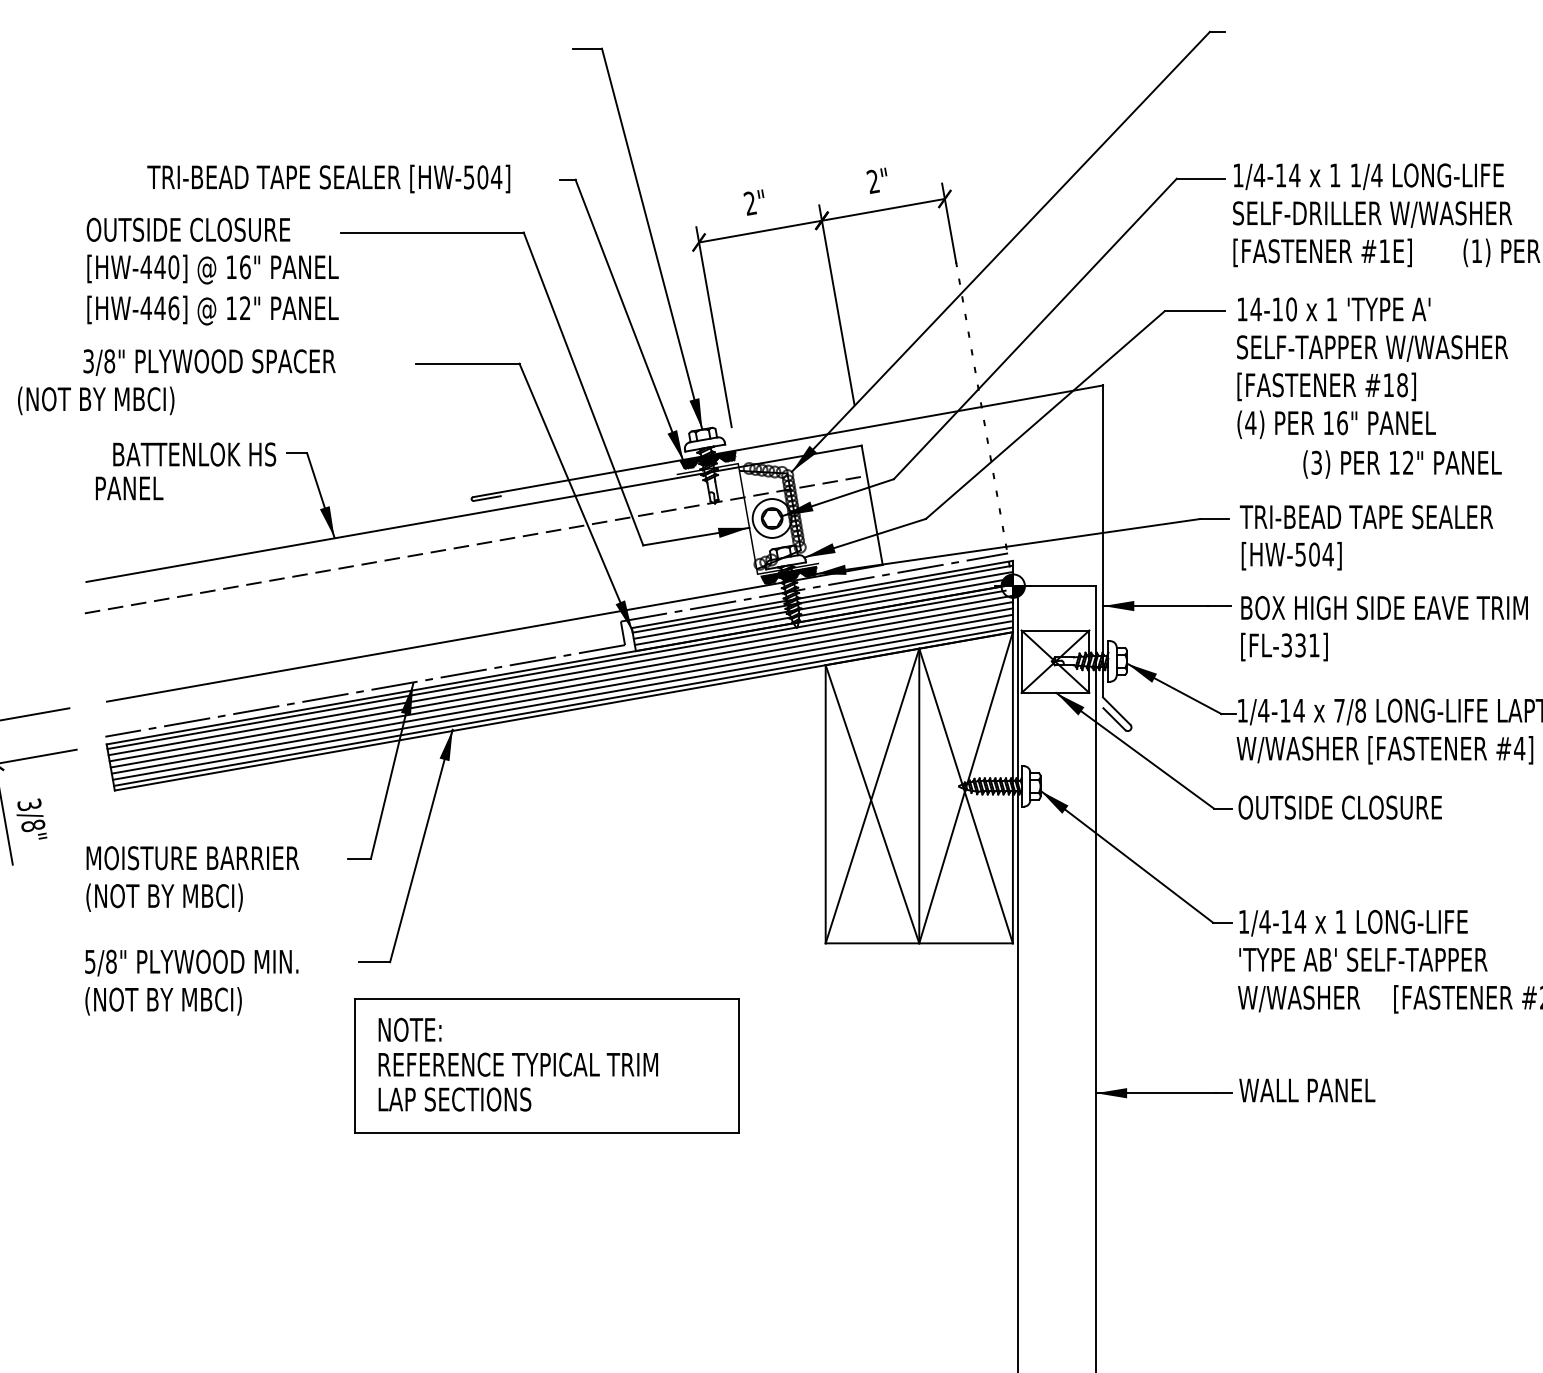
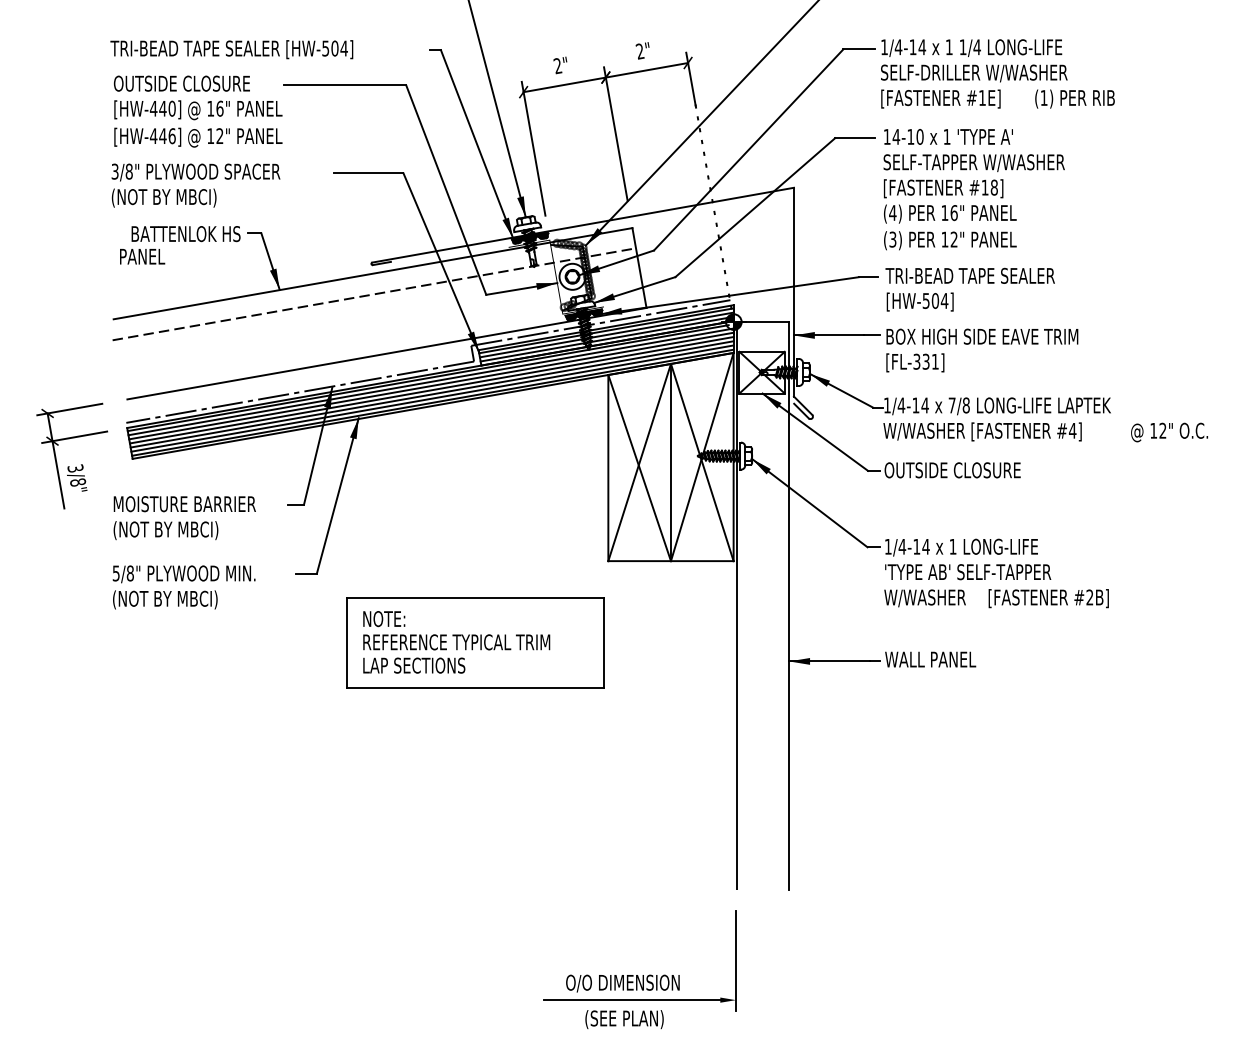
text: (328, 178) -> (231, 49), moved
text: (95, 399) -> (163, 197), moved
text: (1402, 464) -> (950, 240), moved
part: (546, 1064) -> (475, 642), moved

